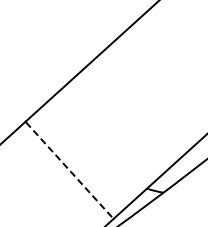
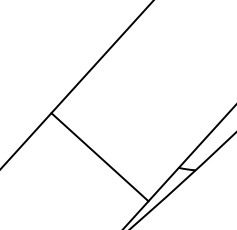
line: (69, 170) -> (99, 157), dashed -> solid

